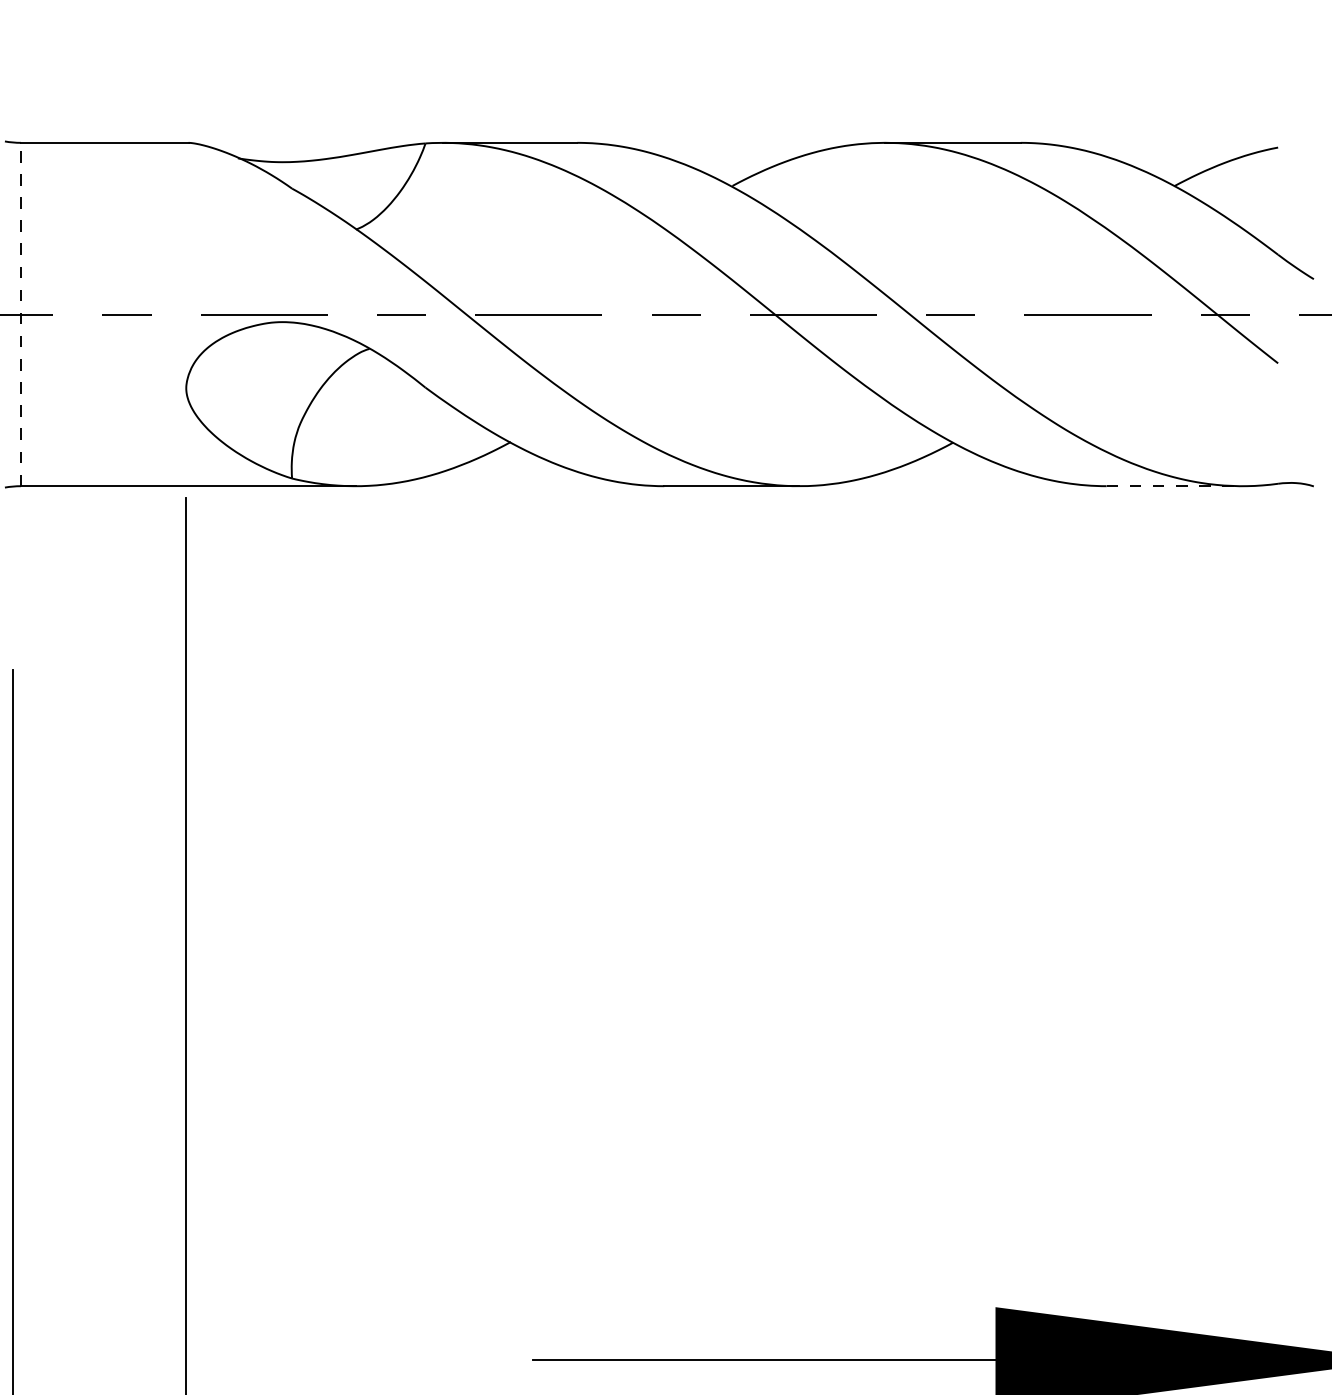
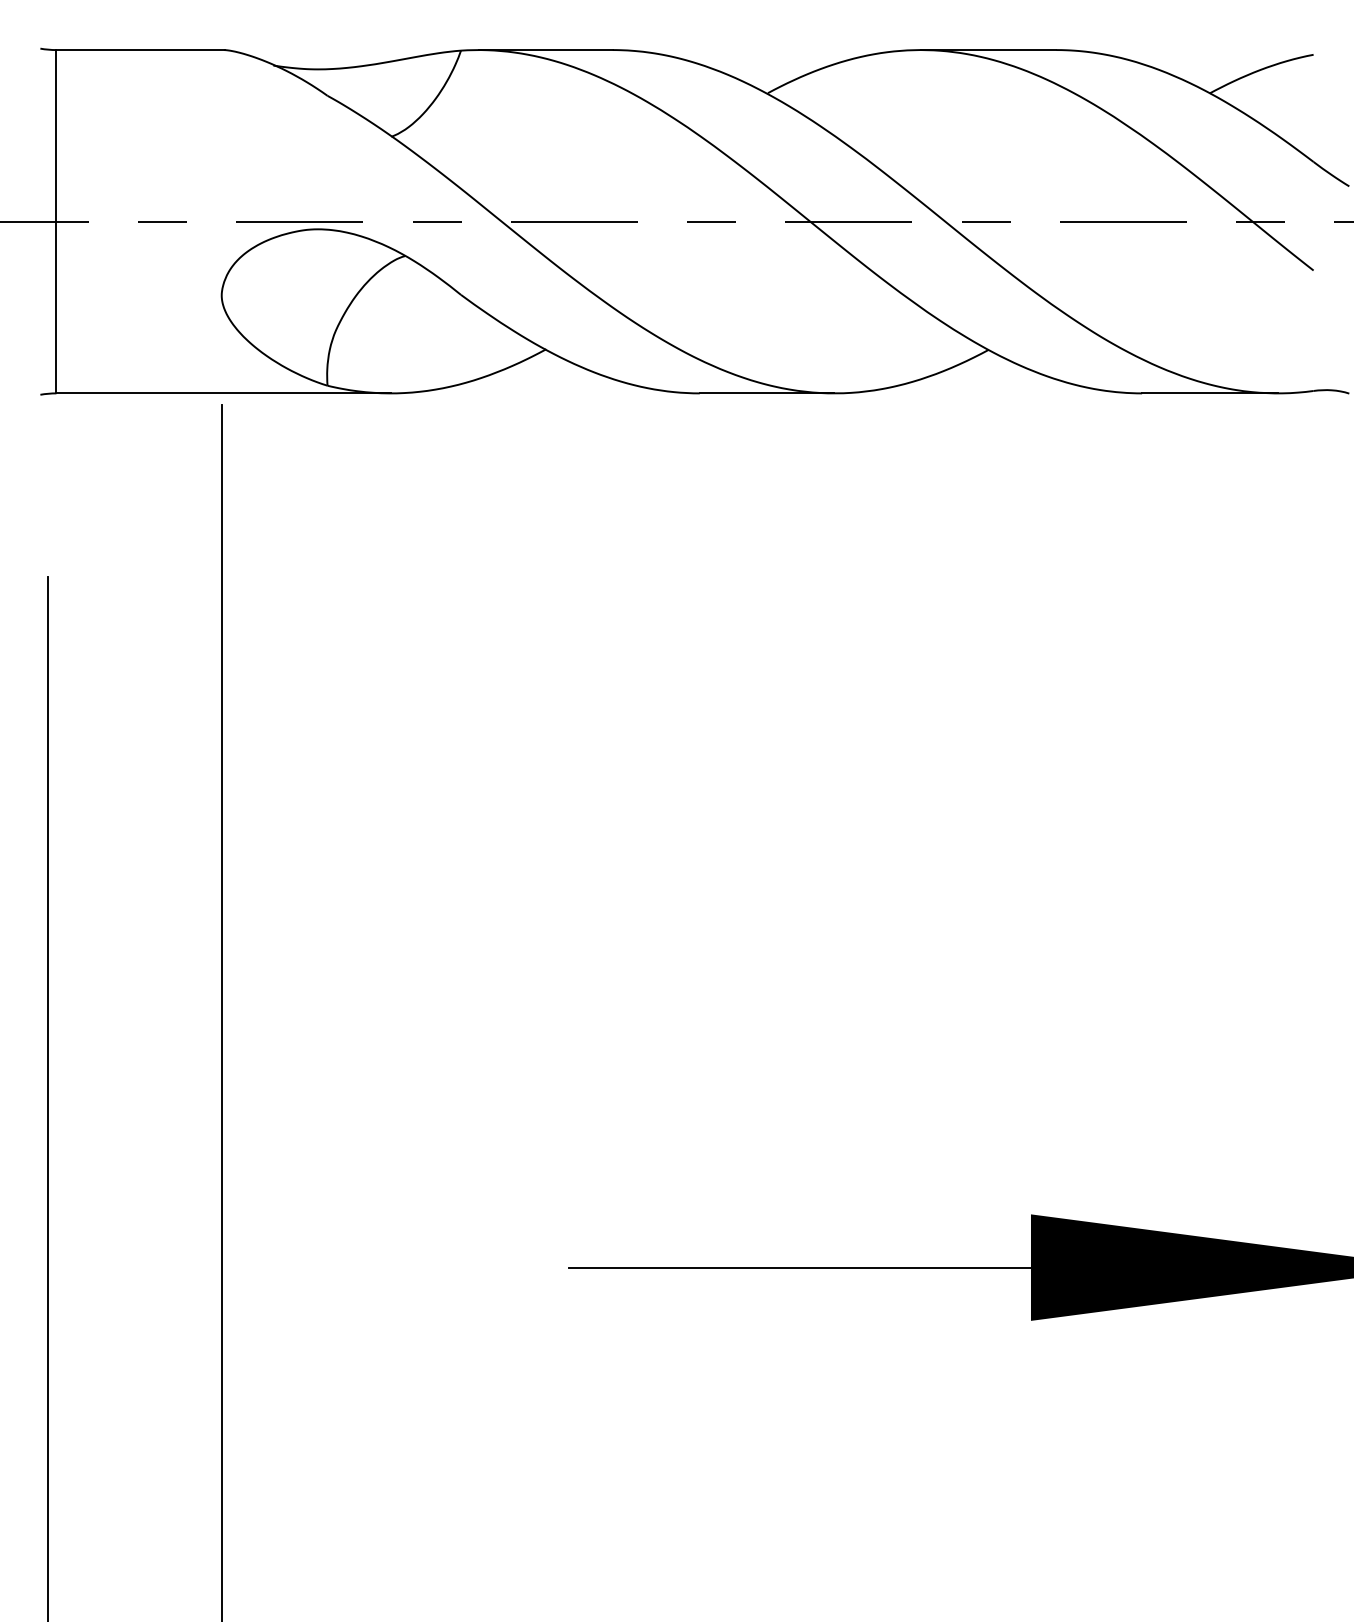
line: (21, 314) -> (56, 221), dashed -> solid
line: (1175, 486) -> (1210, 393), dashed -> solid

